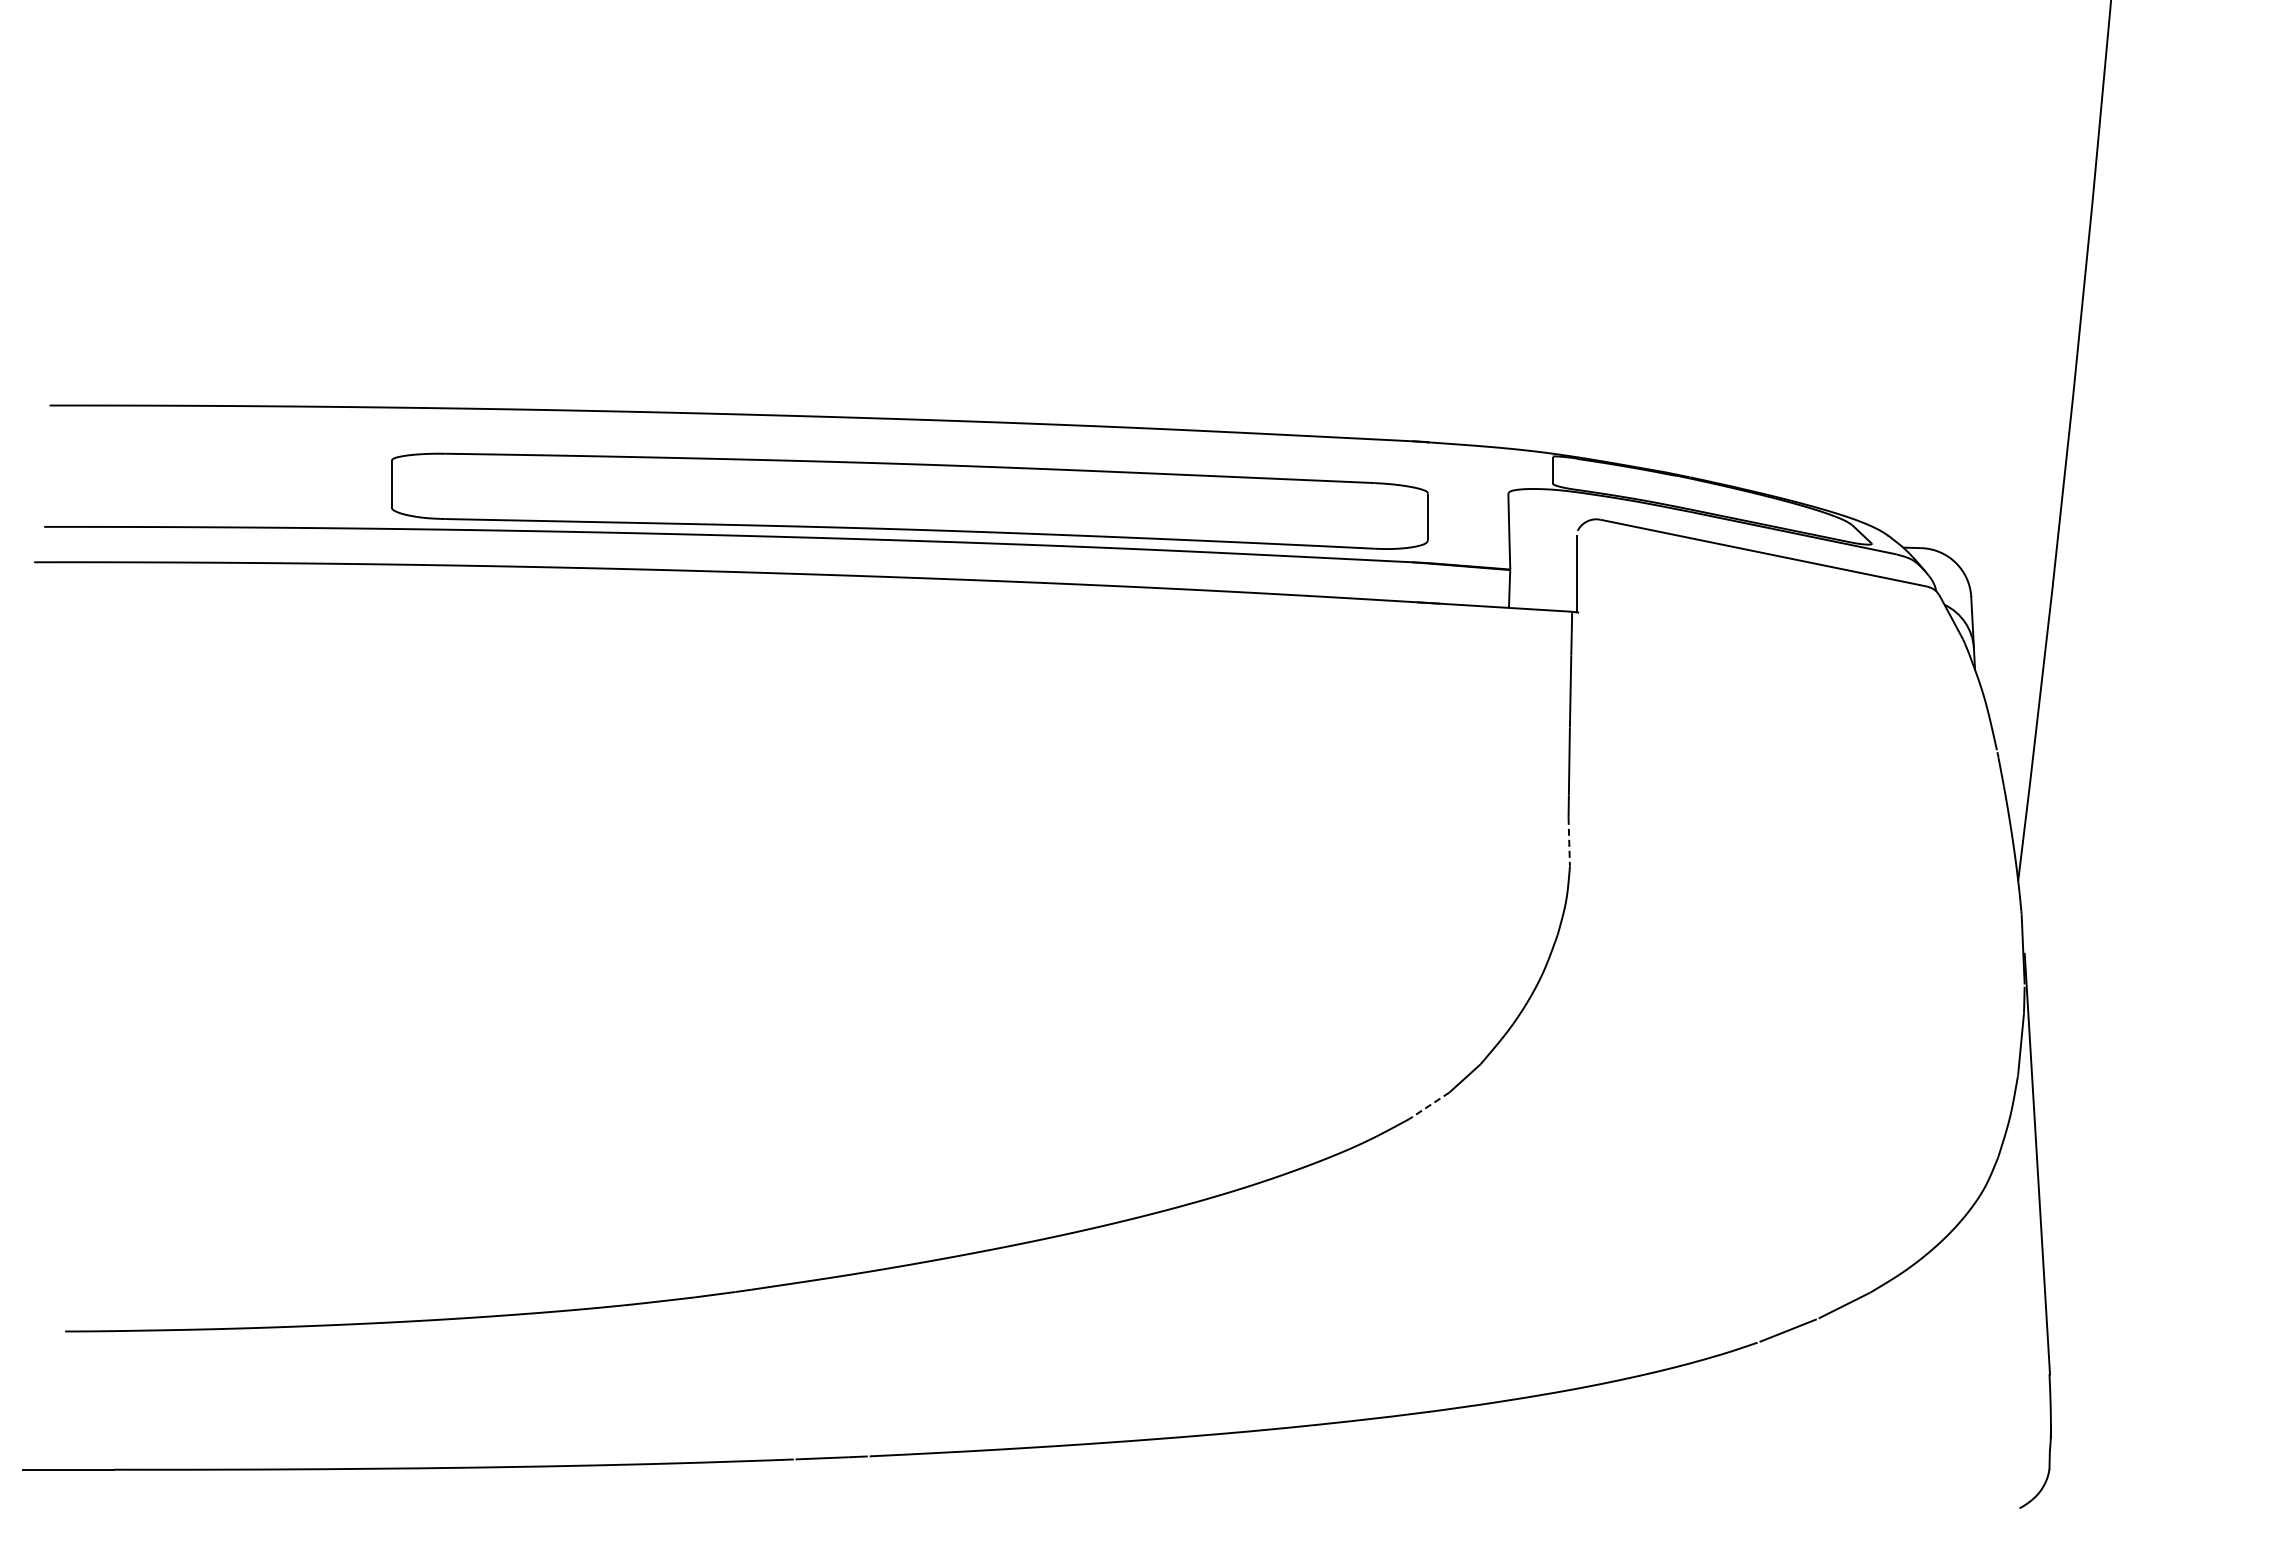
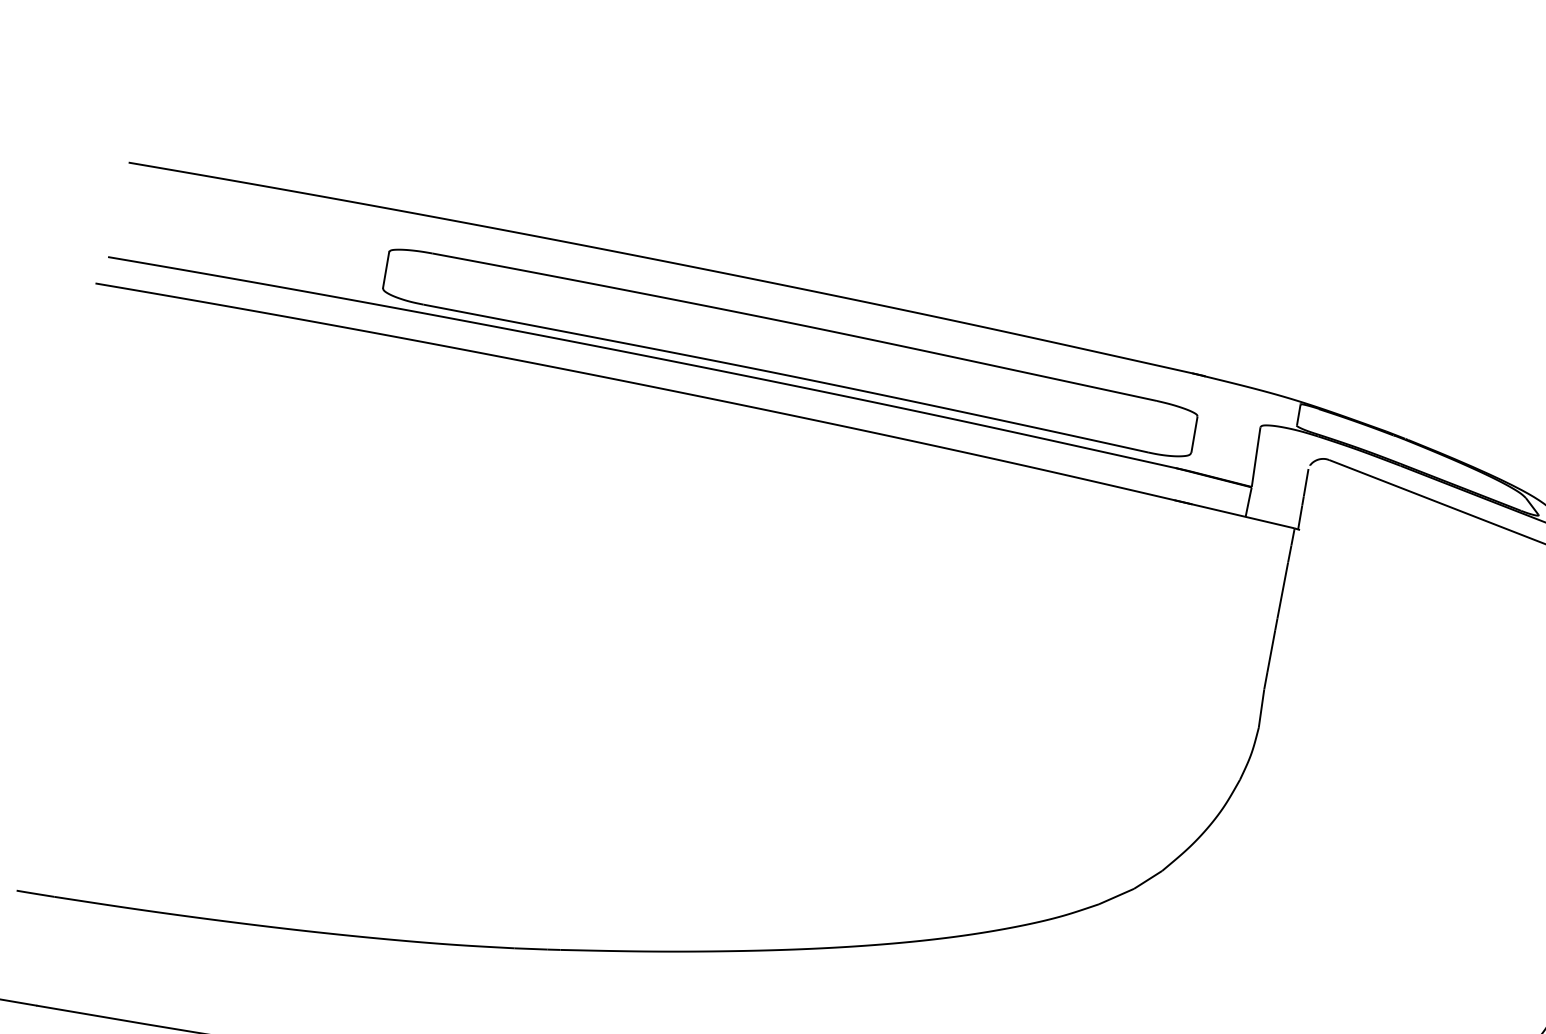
line: (1569, 842) -> (1261, 708), dashed -> solid
line: (1428, 1106) -> (1115, 897), dashed -> solid

